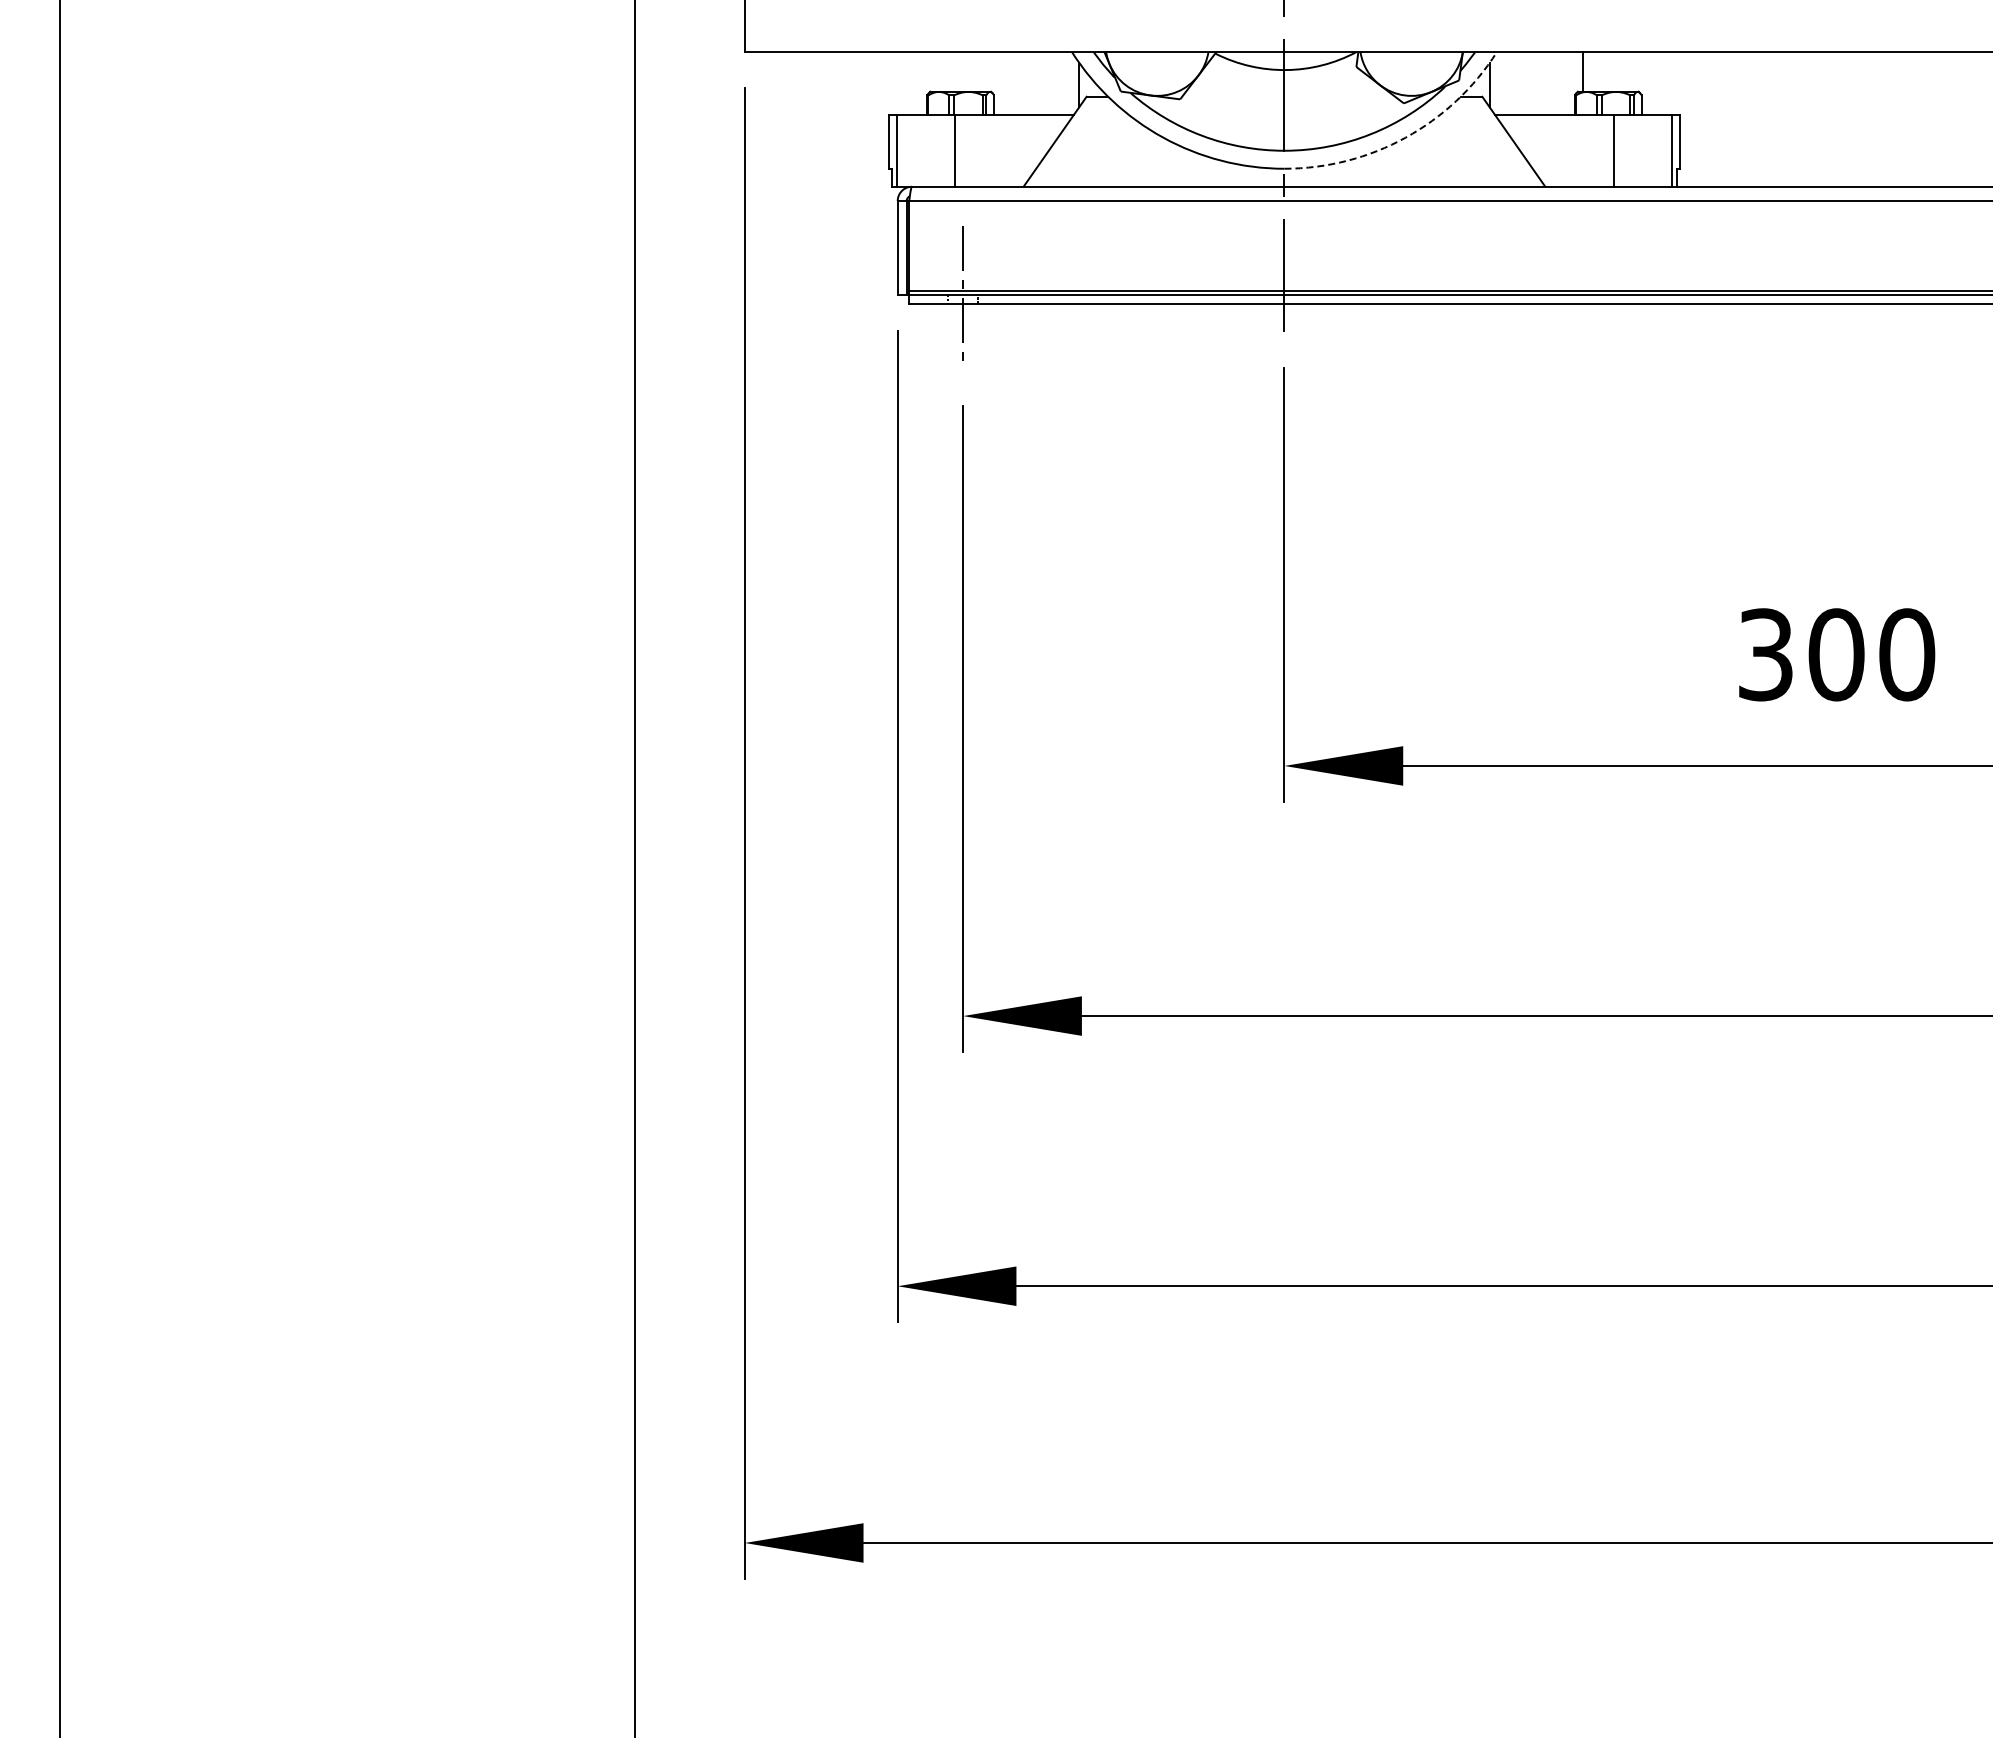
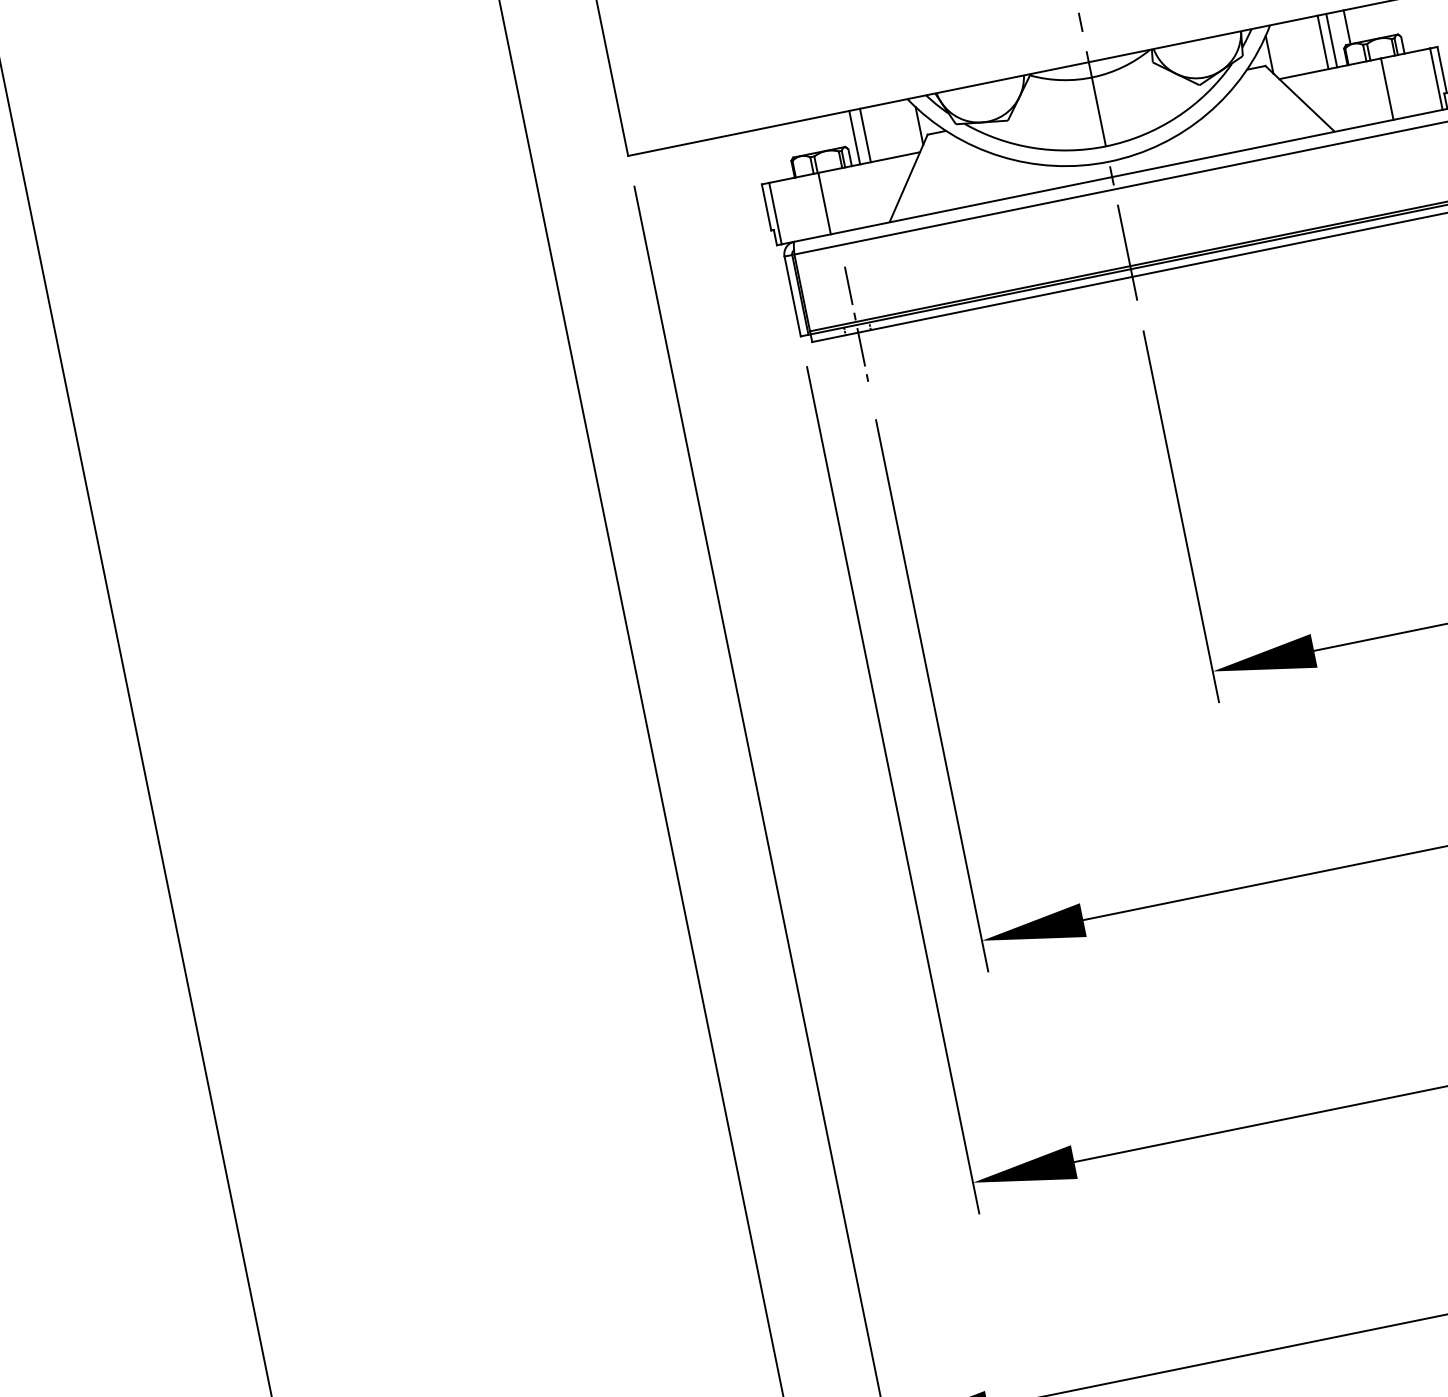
line: (1003, 83) -> (854, 137), added
line: (1016, 83) -> (865, 135), added
line: (1552, 83) -> (1323, 42), added
line: (1562, 83) -> (1331, 40), added
arc: (1405, 137) -> (1206, 114), dashed -> solid

